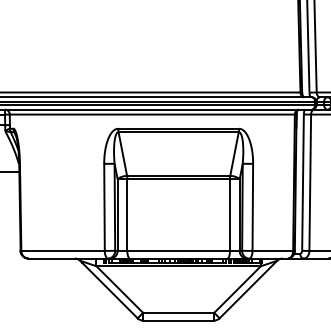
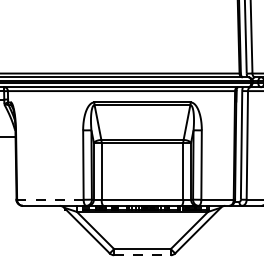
line: (61, 250) -> (49, 199), solid -> dashed
line: (178, 320) -> (142, 255), solid -> dashed

